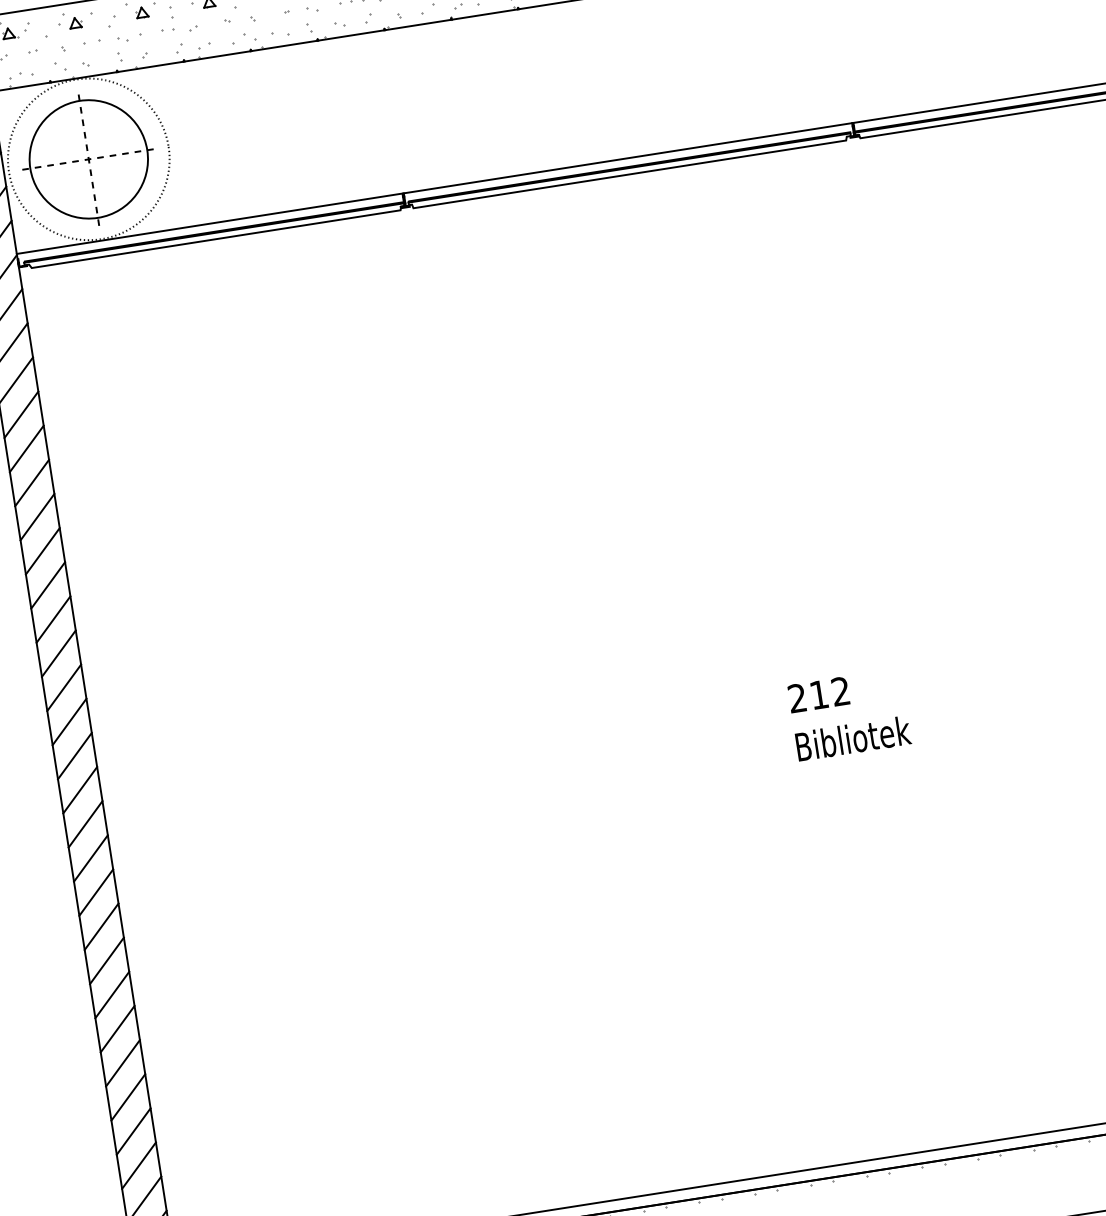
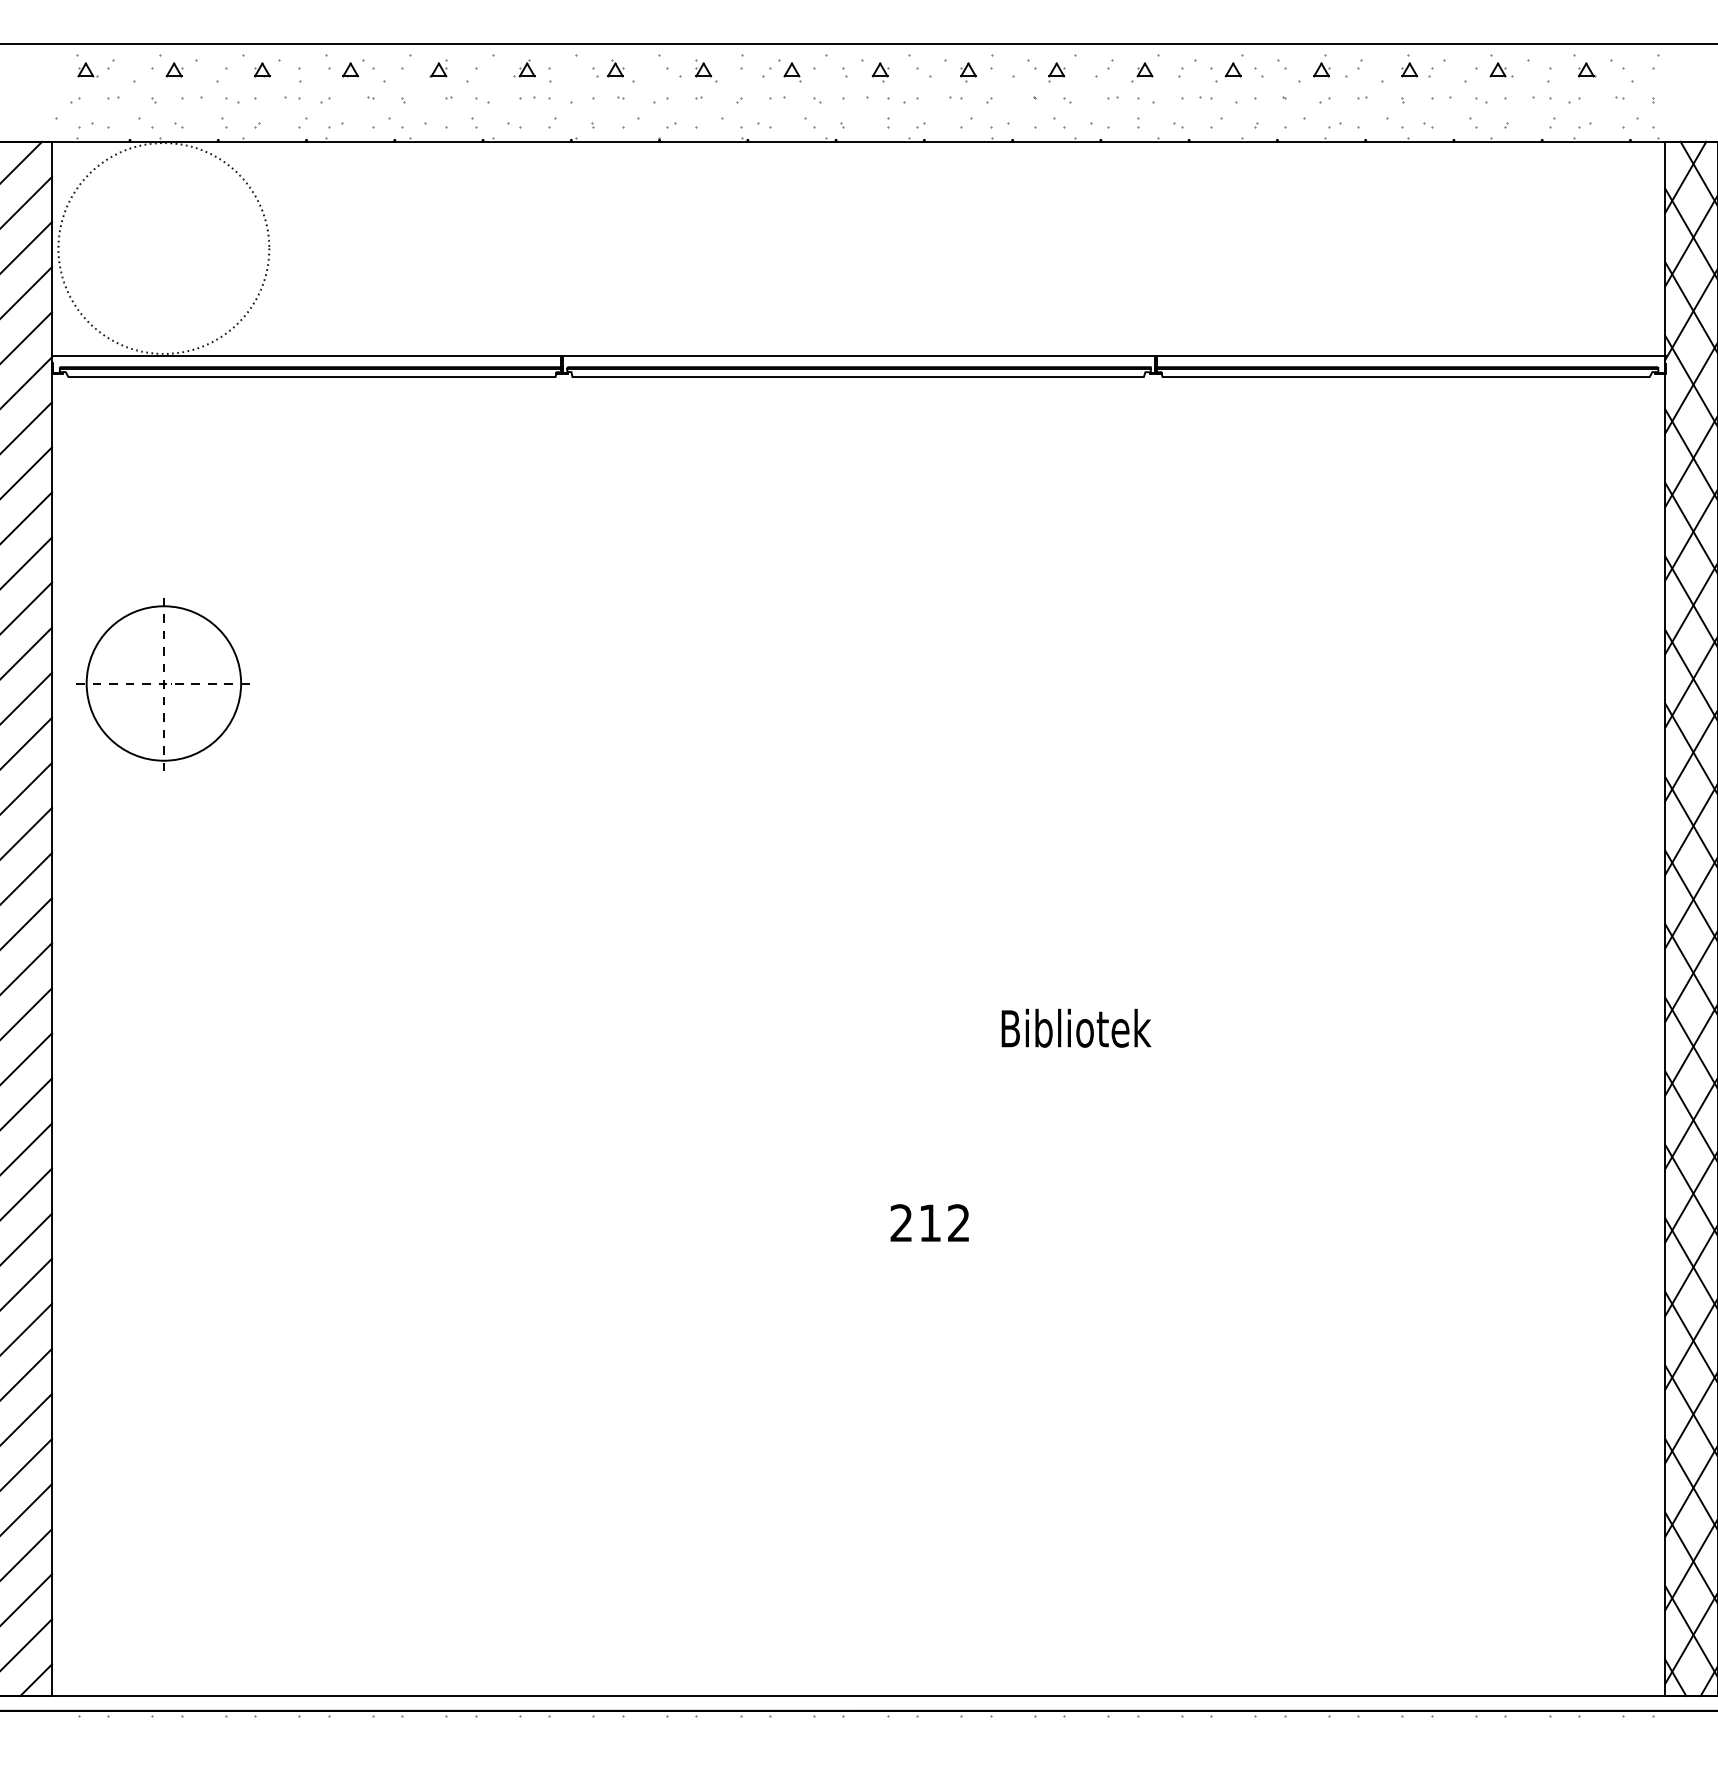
part: (87, 160) -> (162, 684), moved
text: (818, 694) -> (929, 1222), moved
text: (853, 737) -> (1076, 1027), moved

